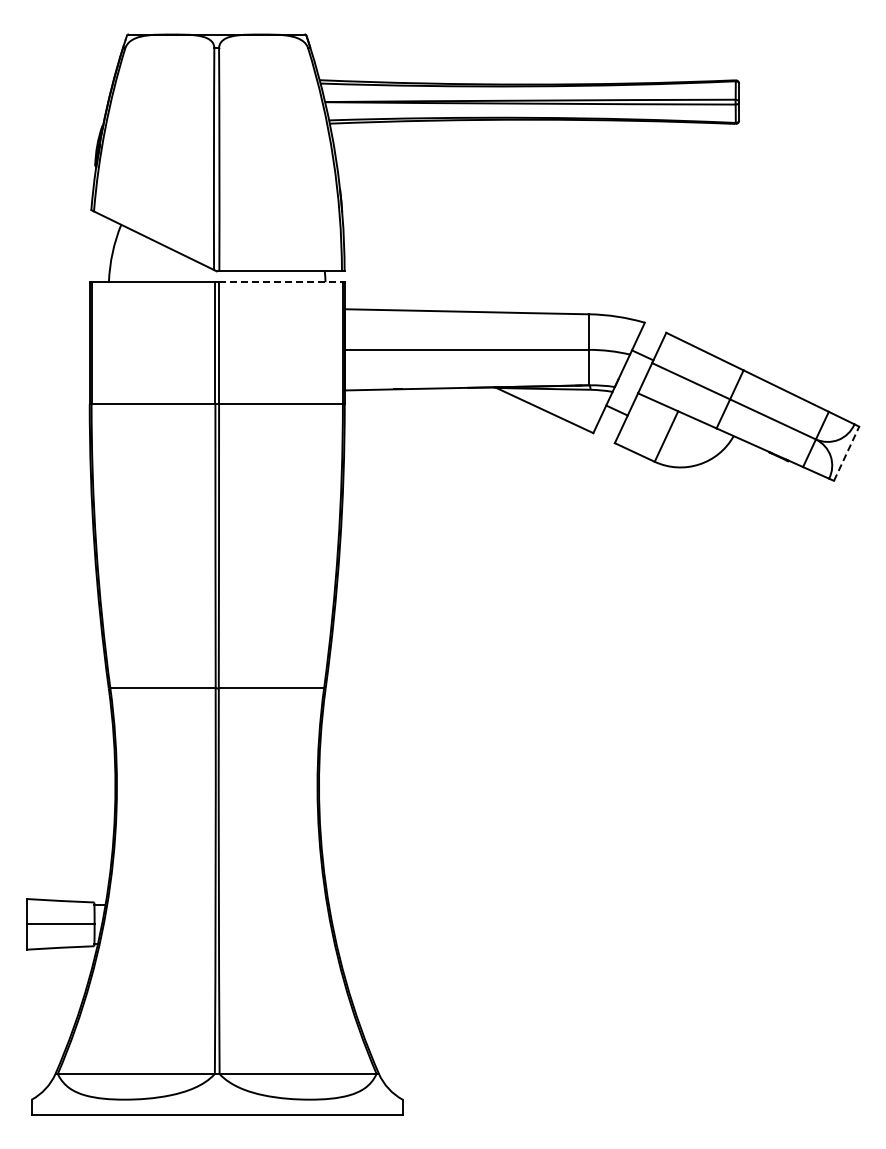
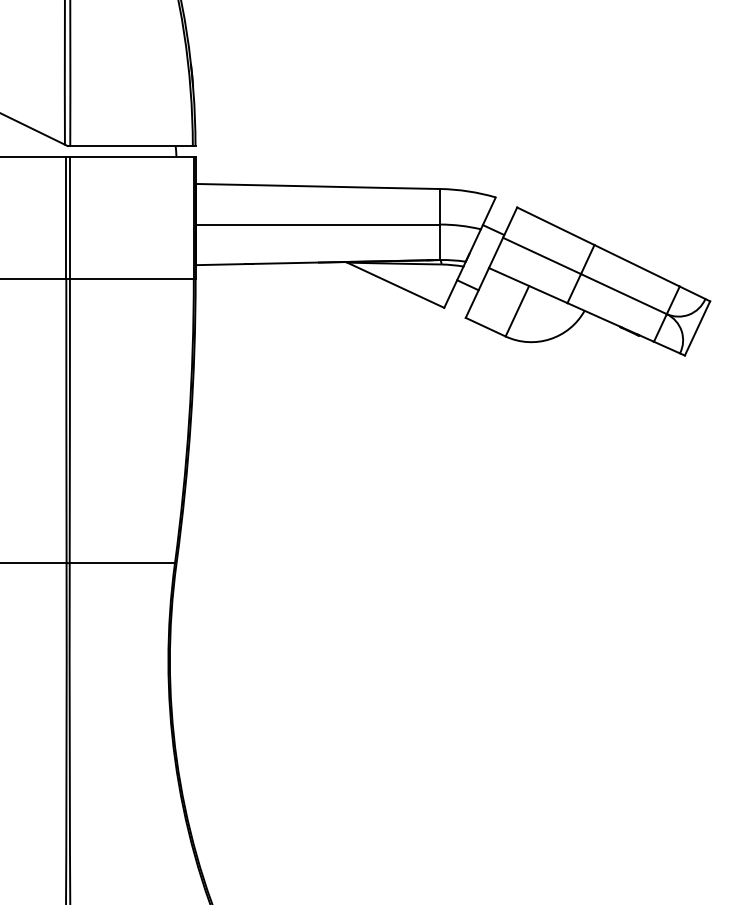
line: (280, 282) -> (131, 157), dashed -> solid
line: (846, 453) -> (697, 328), dashed -> solid

